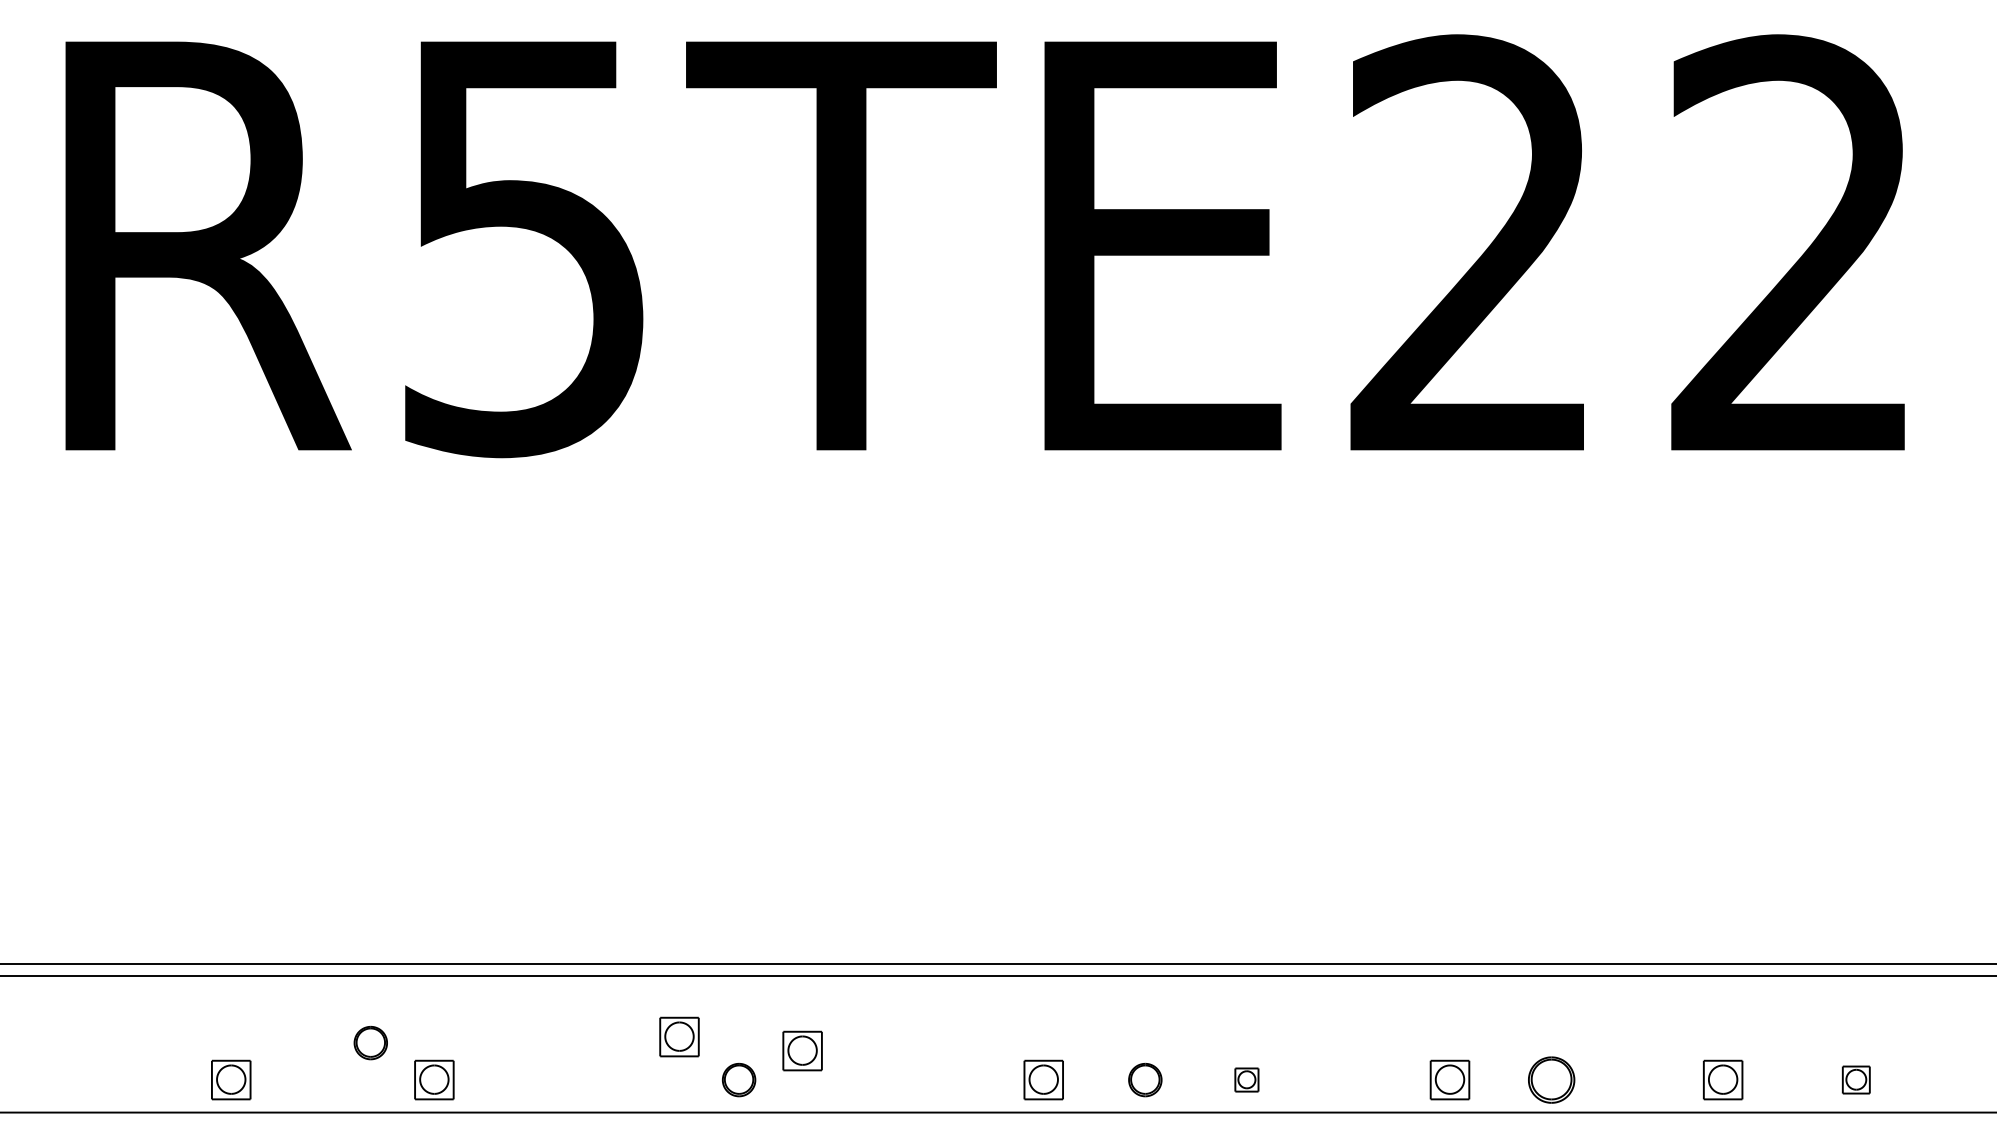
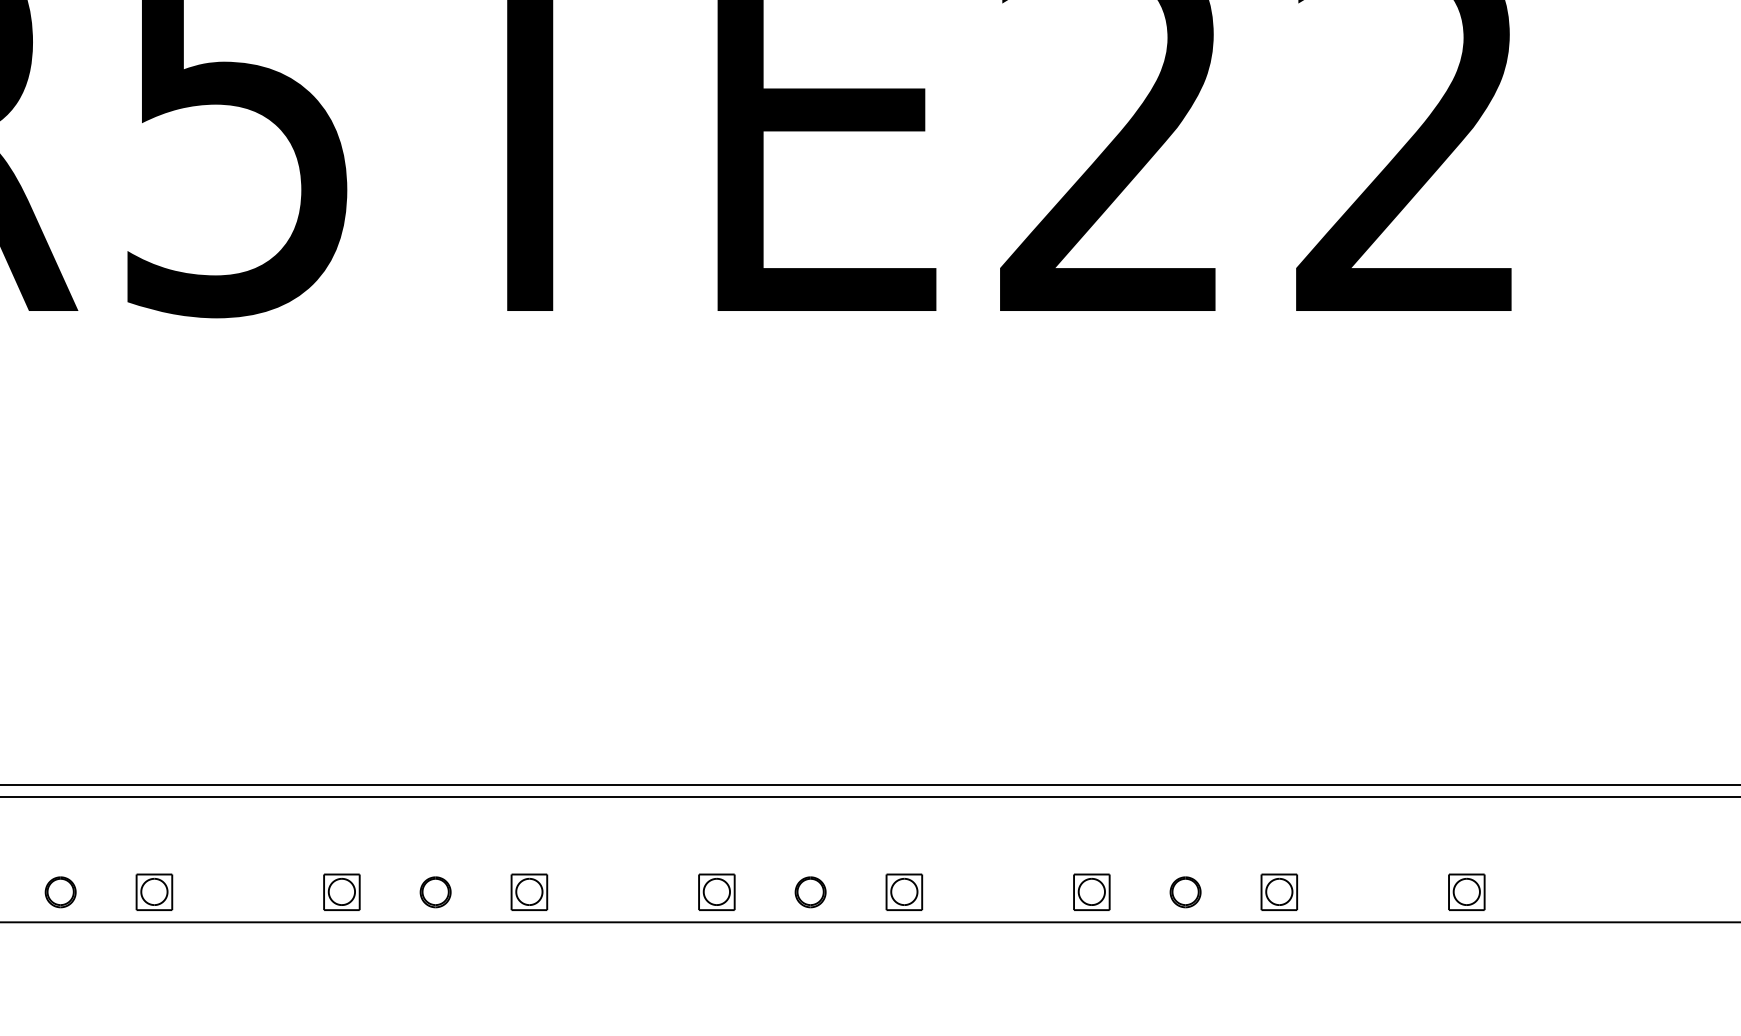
part: (679, 1036) -> (341, 891), moved
part: (370, 1043) -> (60, 892), moved
part: (802, 1050) -> (529, 891), moved
part: (1246, 1079) -> (904, 891), size x1.67
part: (1551, 1079) -> (1185, 891), size x0.71
part: (1723, 1079) -> (1279, 891), moved
part: (1856, 1079) -> (1467, 891), size x1.43

